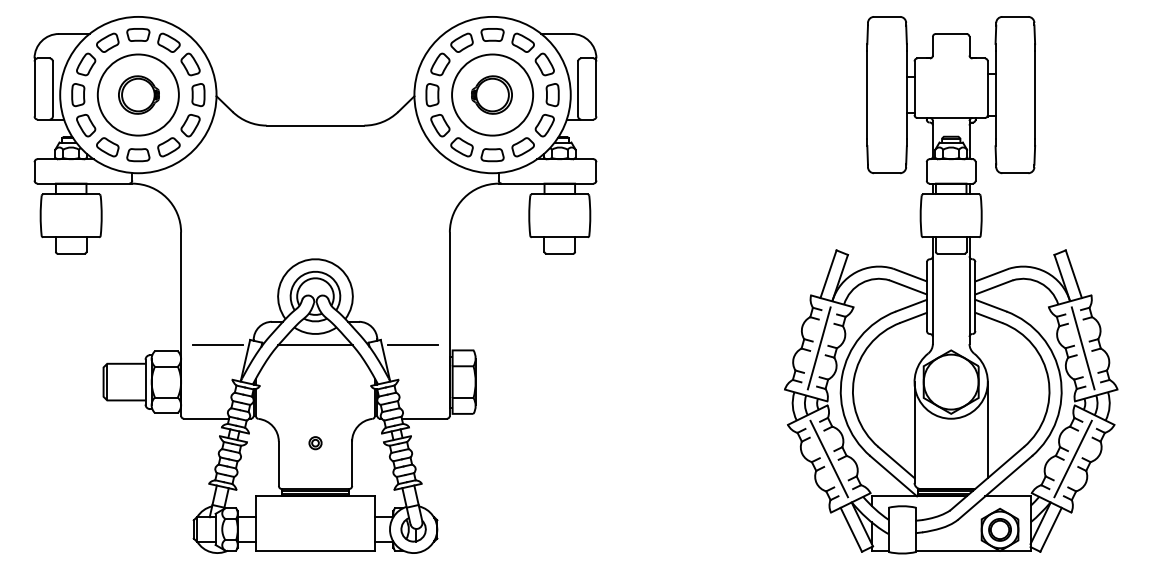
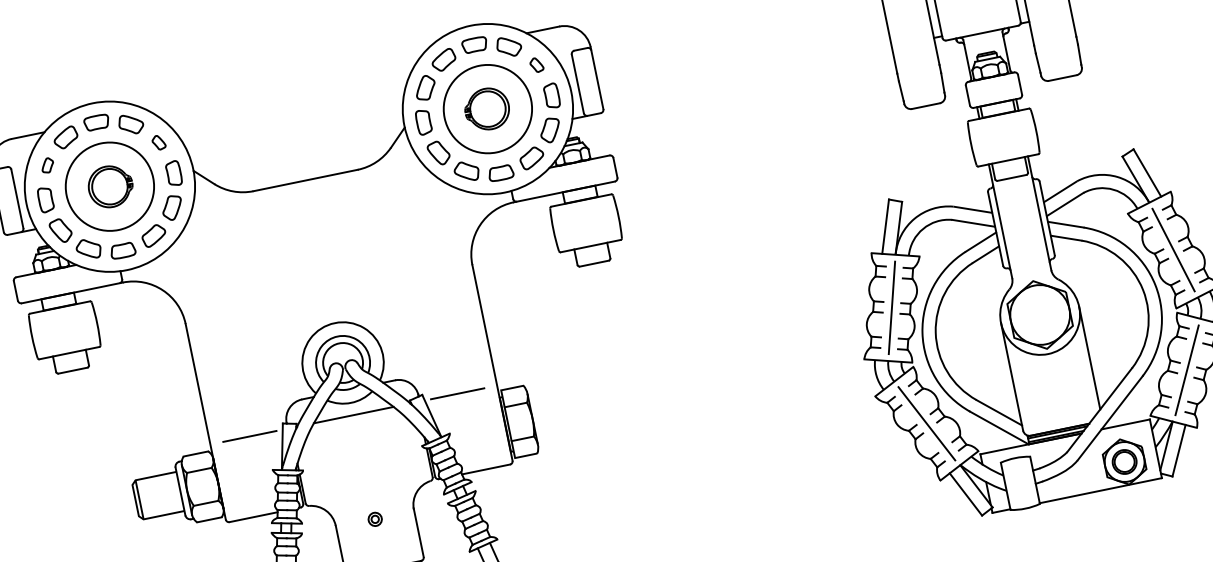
part: (86, 64) -> (47, 165), size x0.6
part: (190, 64) -> (158, 142), size x0.6
part: (544, 64) -> (536, 65), size x0.6

